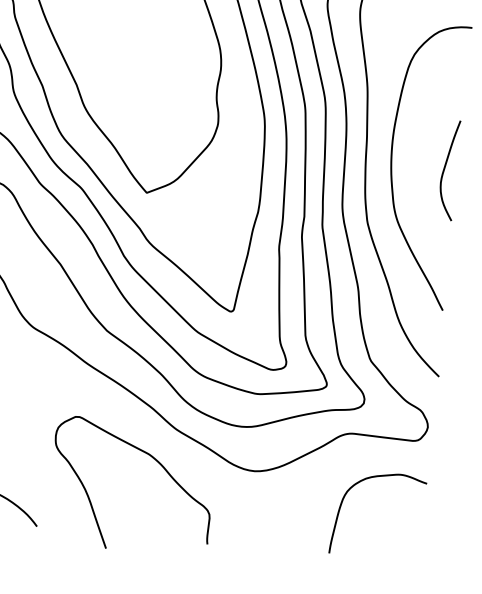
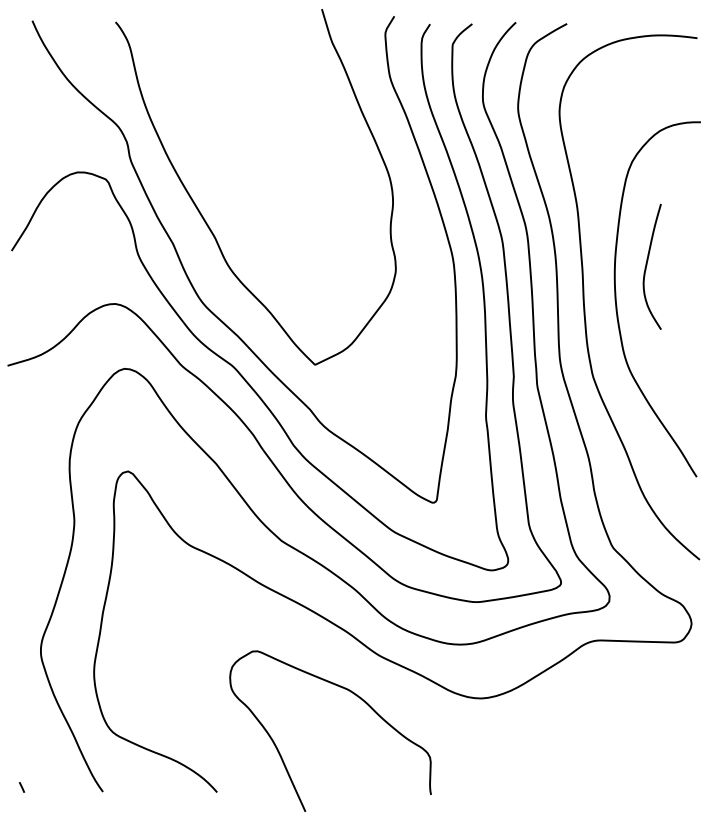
curve: (445, 168) -> (647, 265), moved
curve: (359, 482) -> (613, 700), removed

